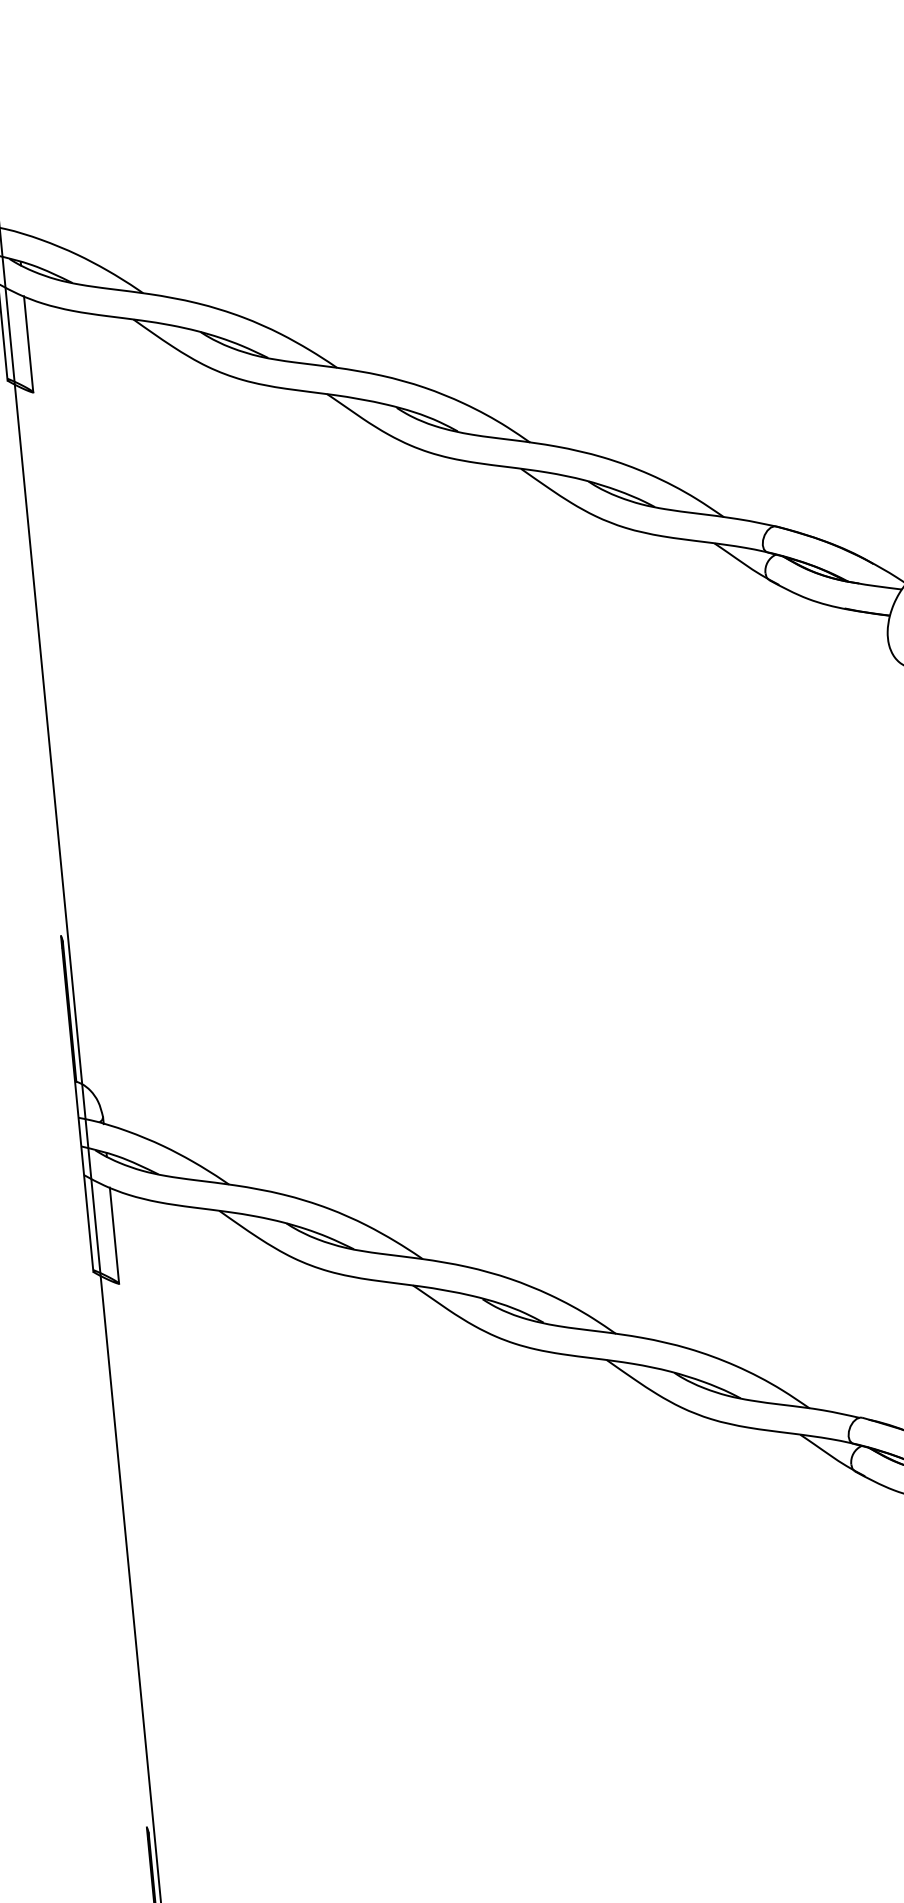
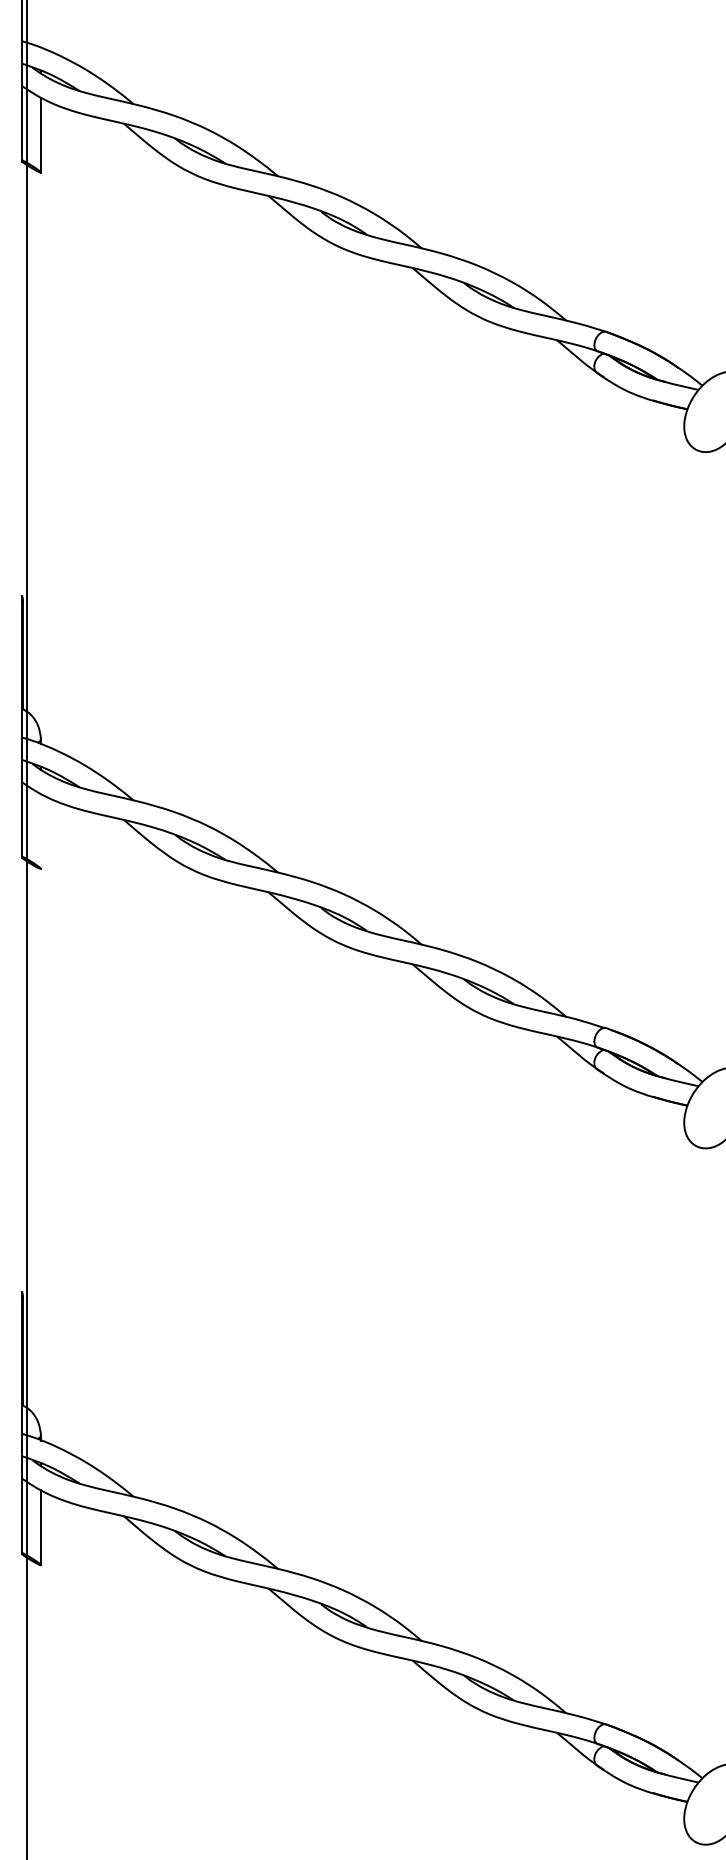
line: (114, 1234) -> (41, 830), removed

